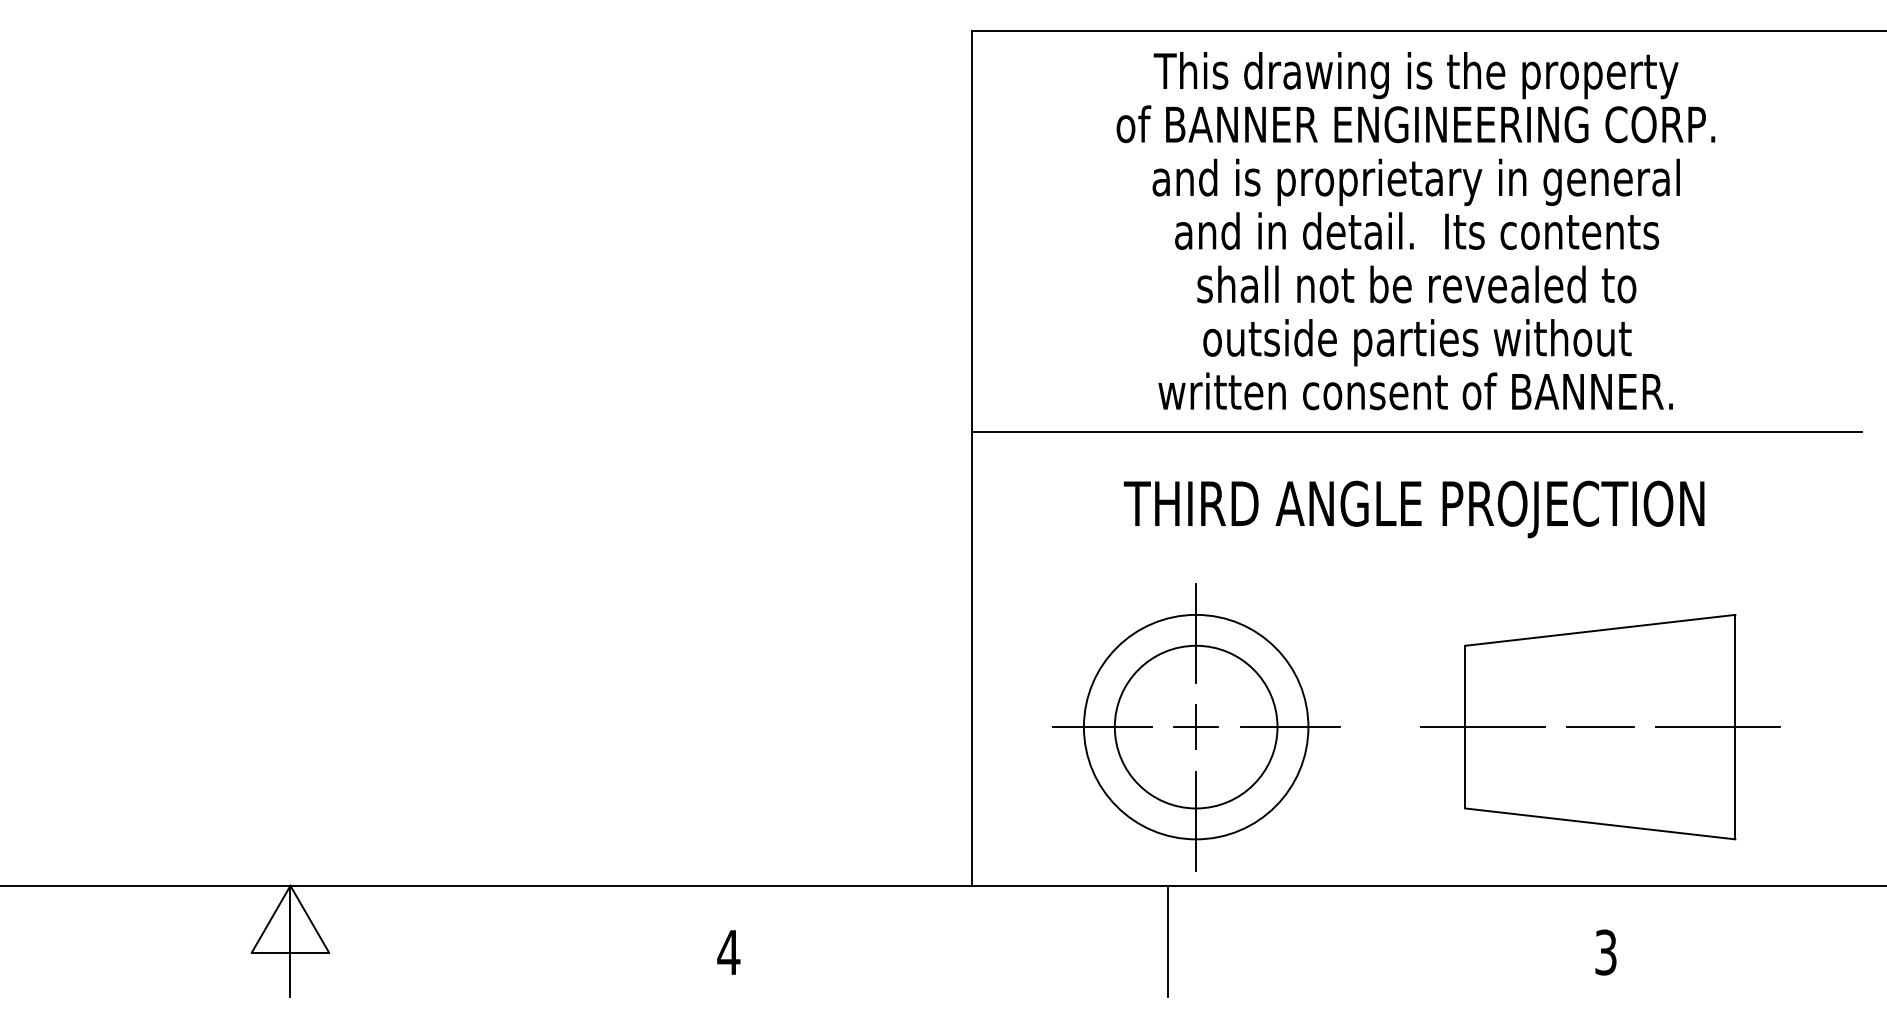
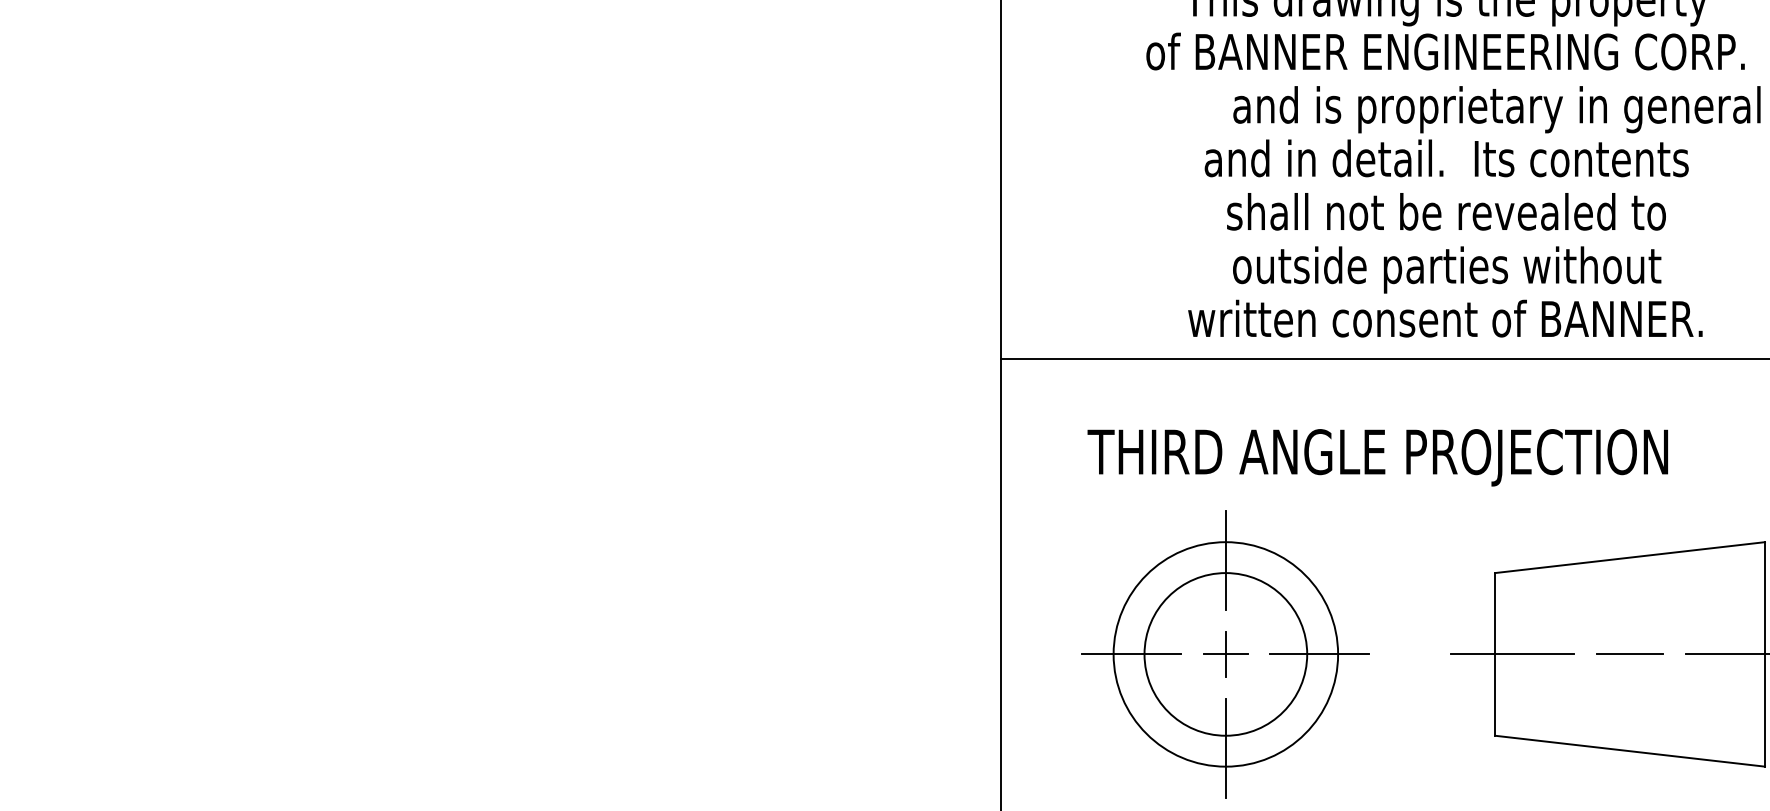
text: (1415, 181) -> (1496, 108), moved
text: (1414, 509) -> (1378, 457), moved

